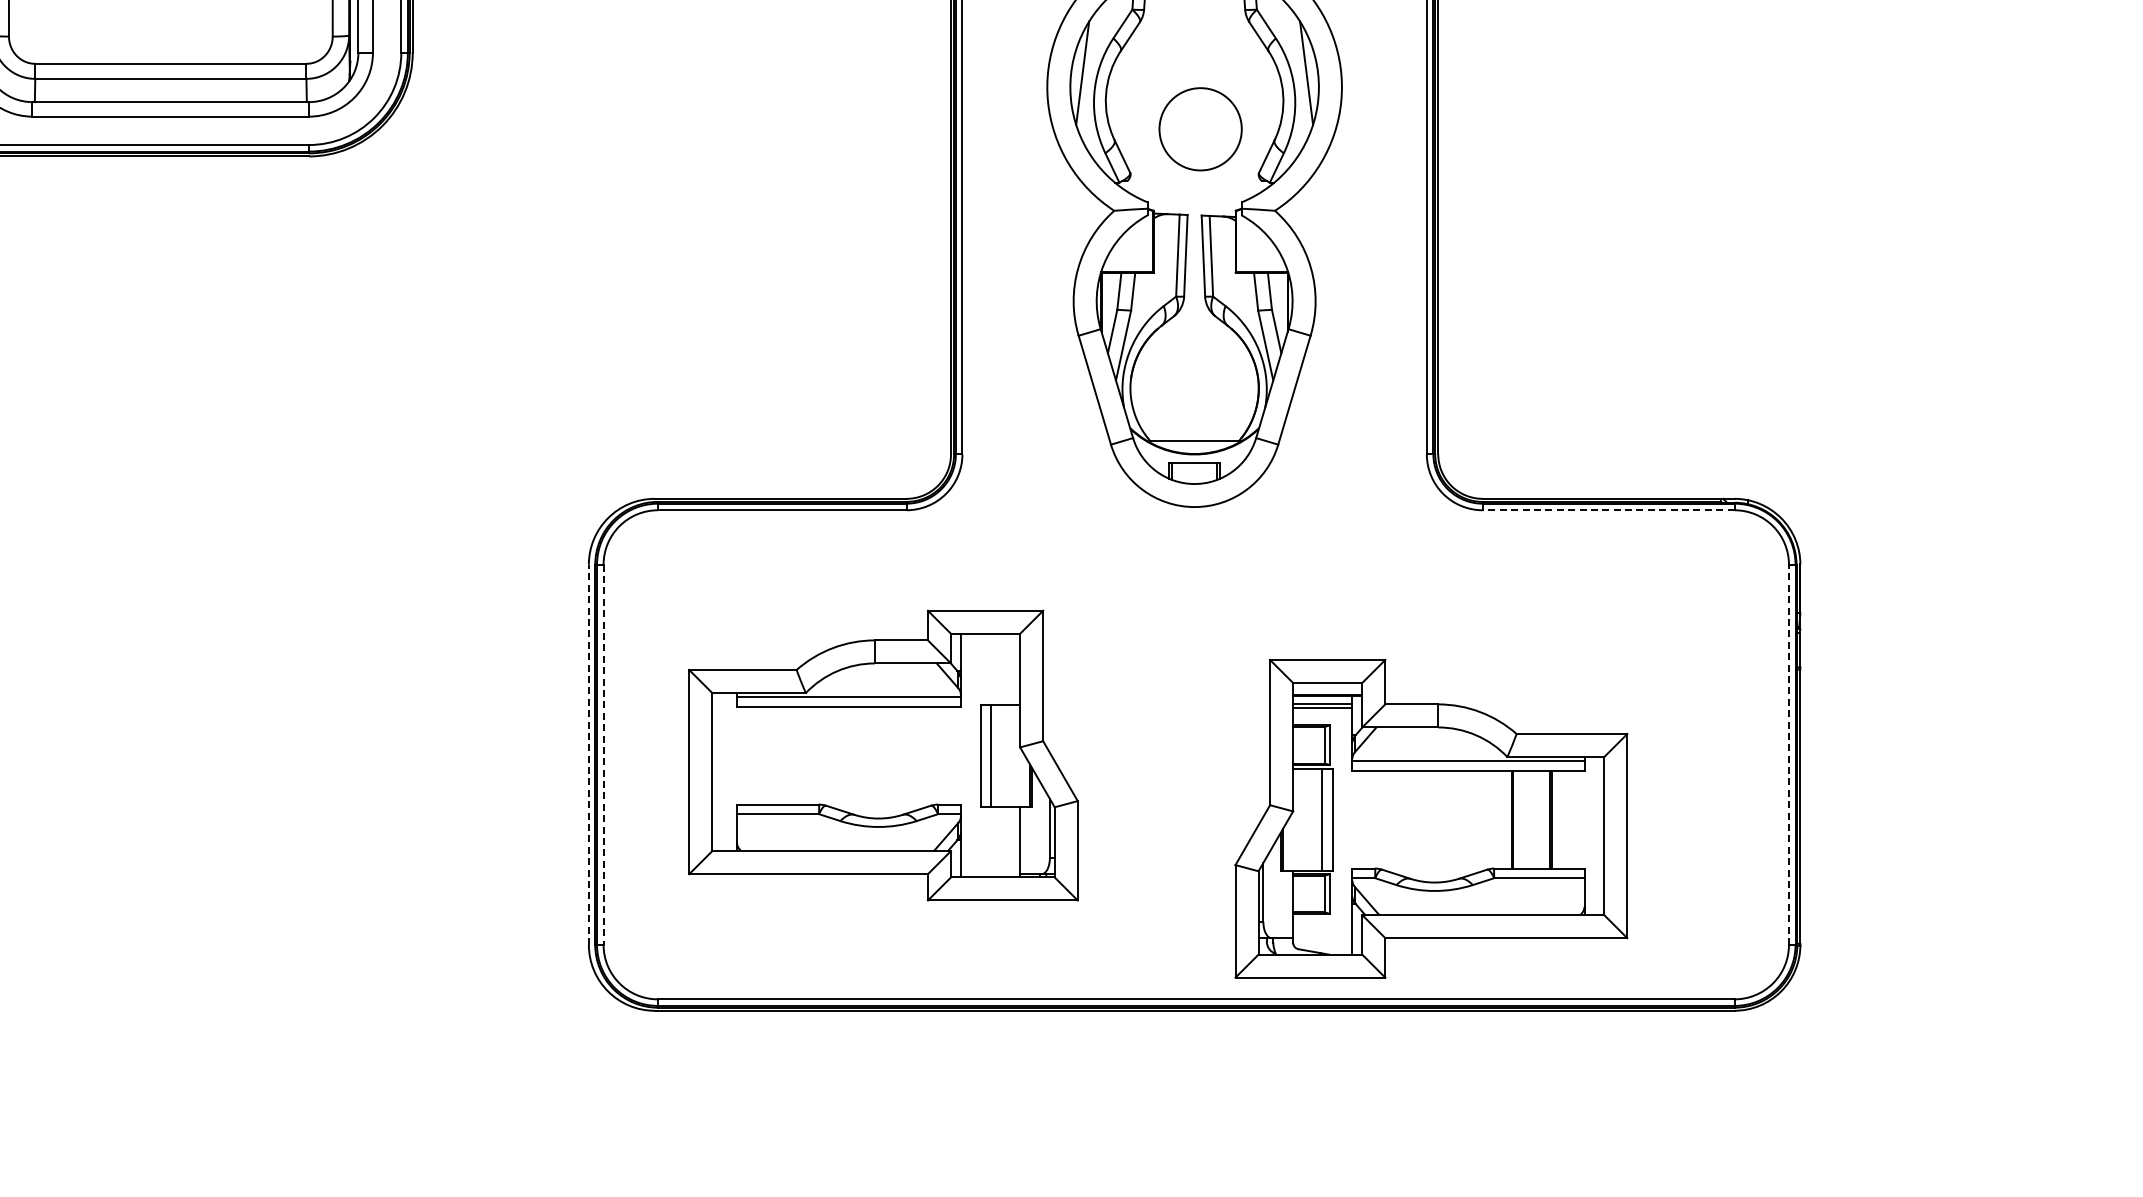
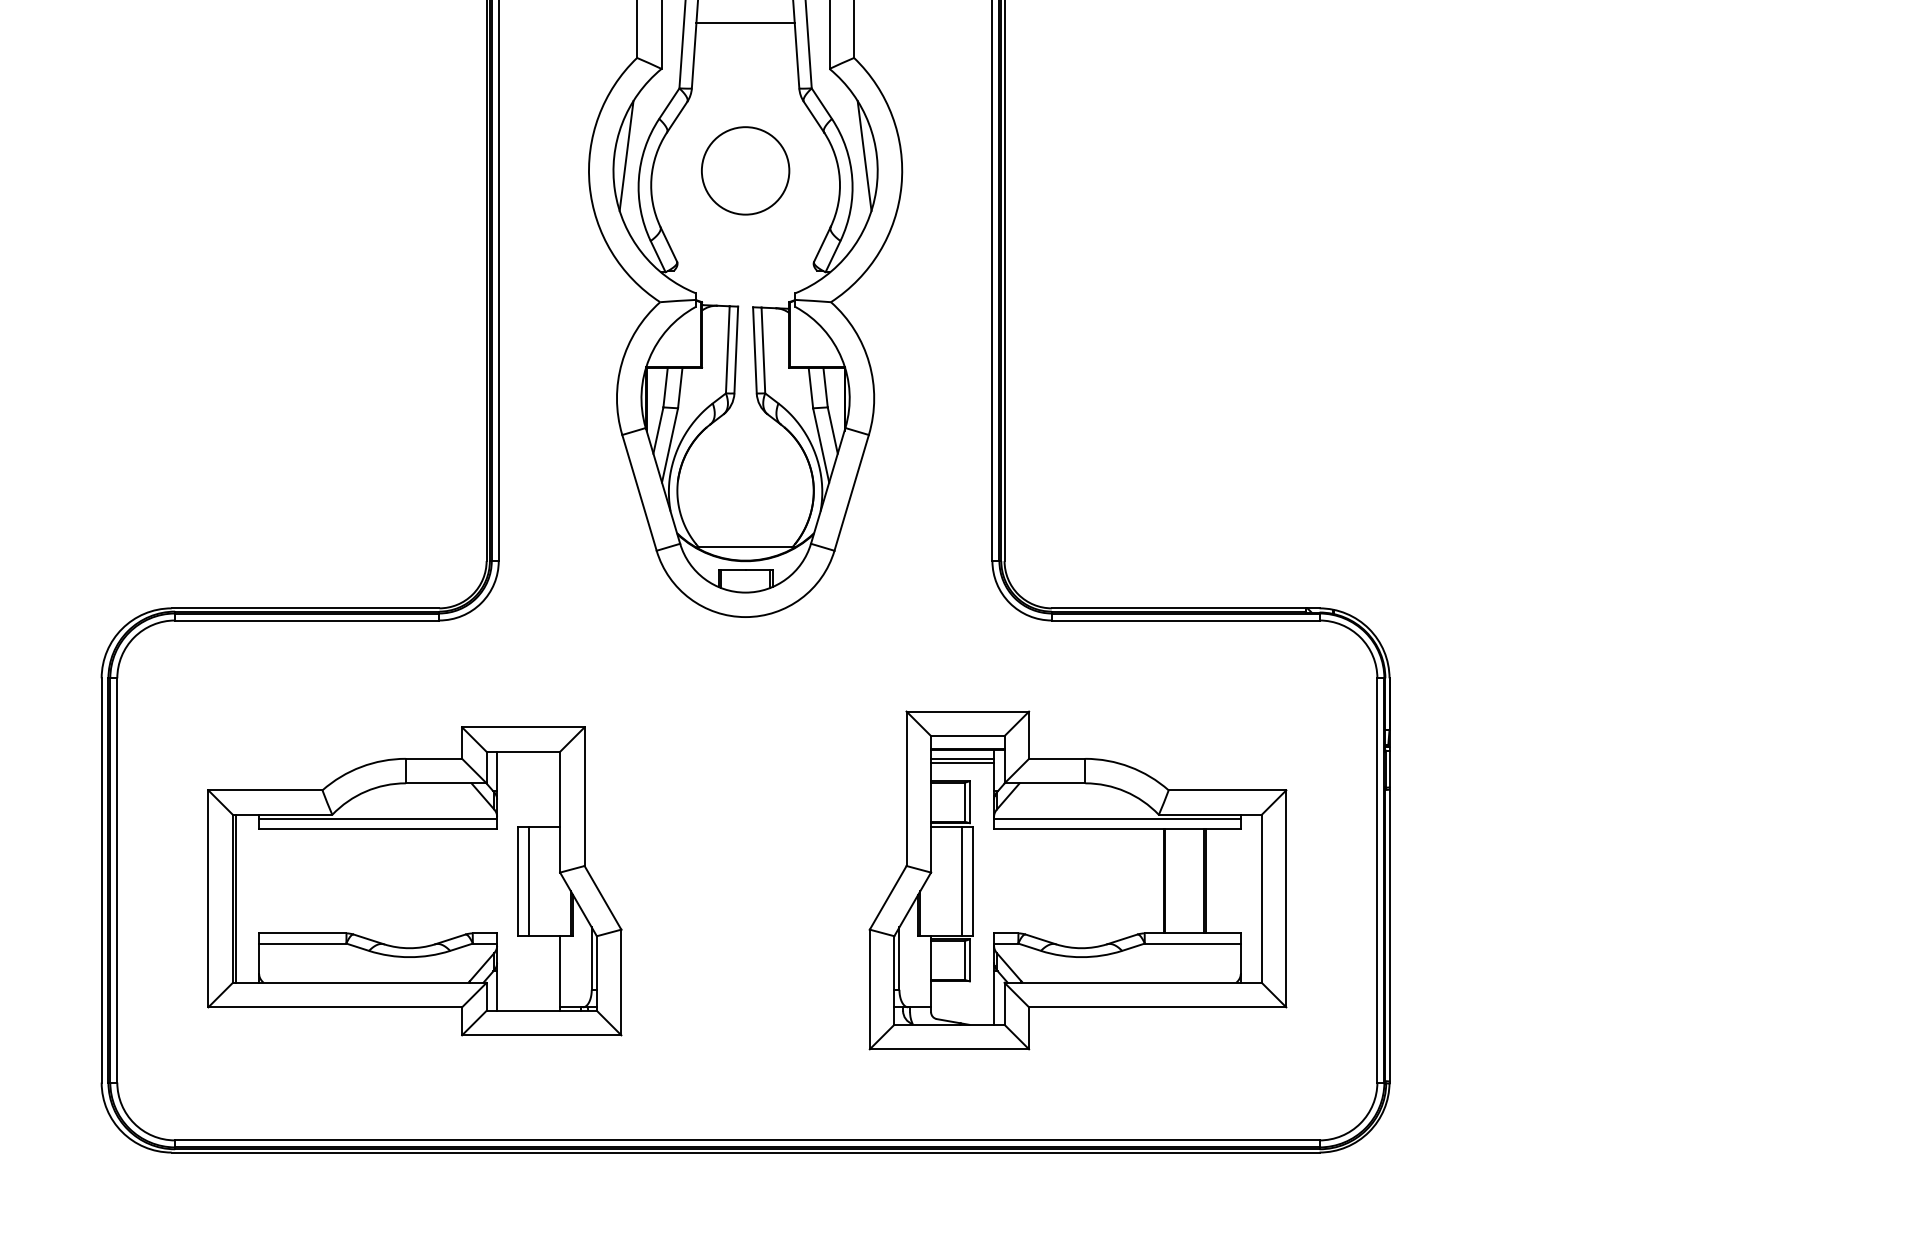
circle: (1200, 129) -> (745, 171), moved
line: (1608, 510) -> (1185, 620), dashed -> solid
line: (588, 754) -> (101, 880), dashed -> solid
line: (1788, 754) -> (1376, 880), dashed -> solid
line: (603, 755) -> (117, 881), dashed -> solid
line: (715, 772) -> (236, 899), added
part: (1431, 818) -> (1078, 880), moved

